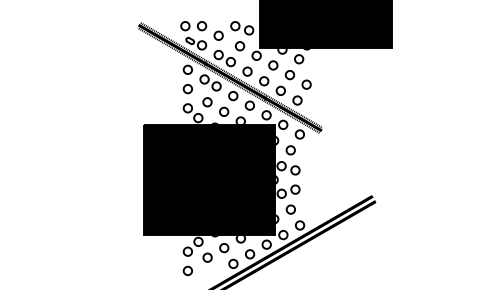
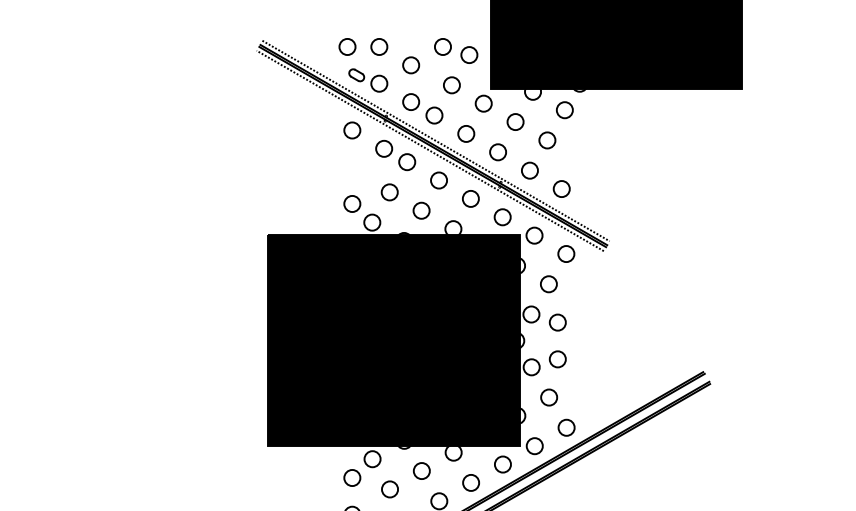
circle: (306, 84) -> (578, 158), removed
circle: (187, 89) -> (351, 167), removed

